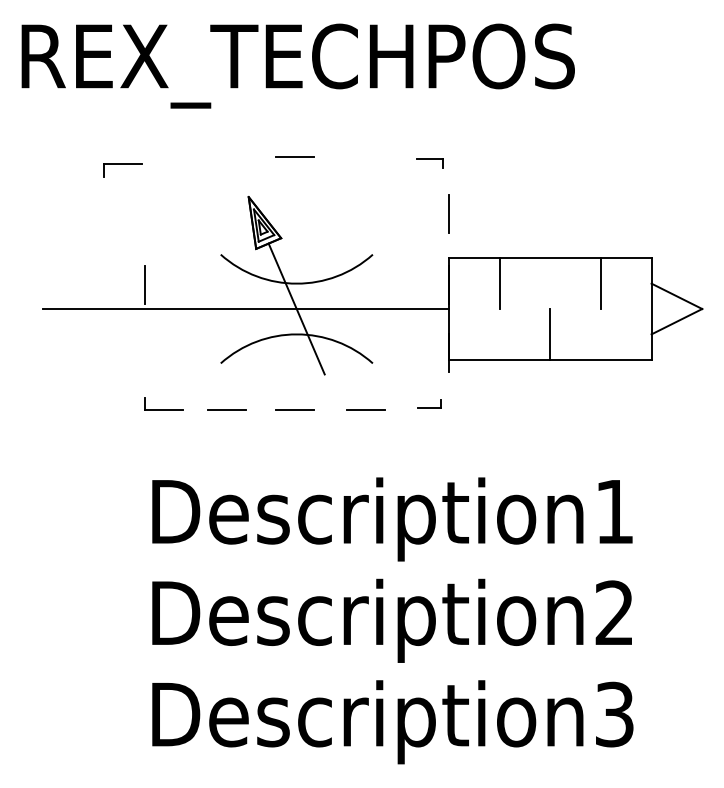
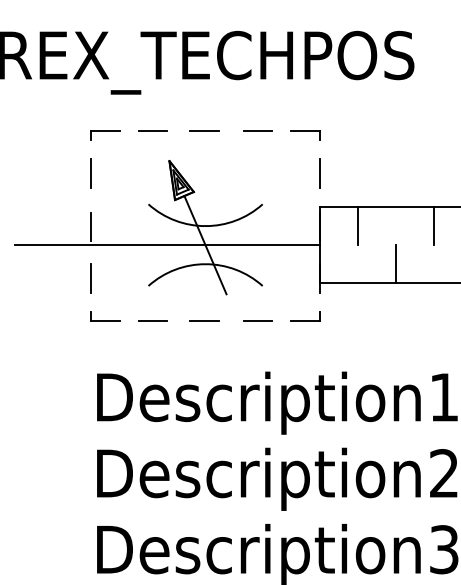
line: (226, 156) -> (152, 130), added
line: (366, 156) -> (257, 130), added
part: (429, 163) -> (305, 135), size x1.43
part: (122, 170) -> (105, 135), moved
line: (144, 213) -> (91, 173), added
line: (144, 353) -> (91, 278), added
part: (429, 403) -> (305, 316), size x1.67

